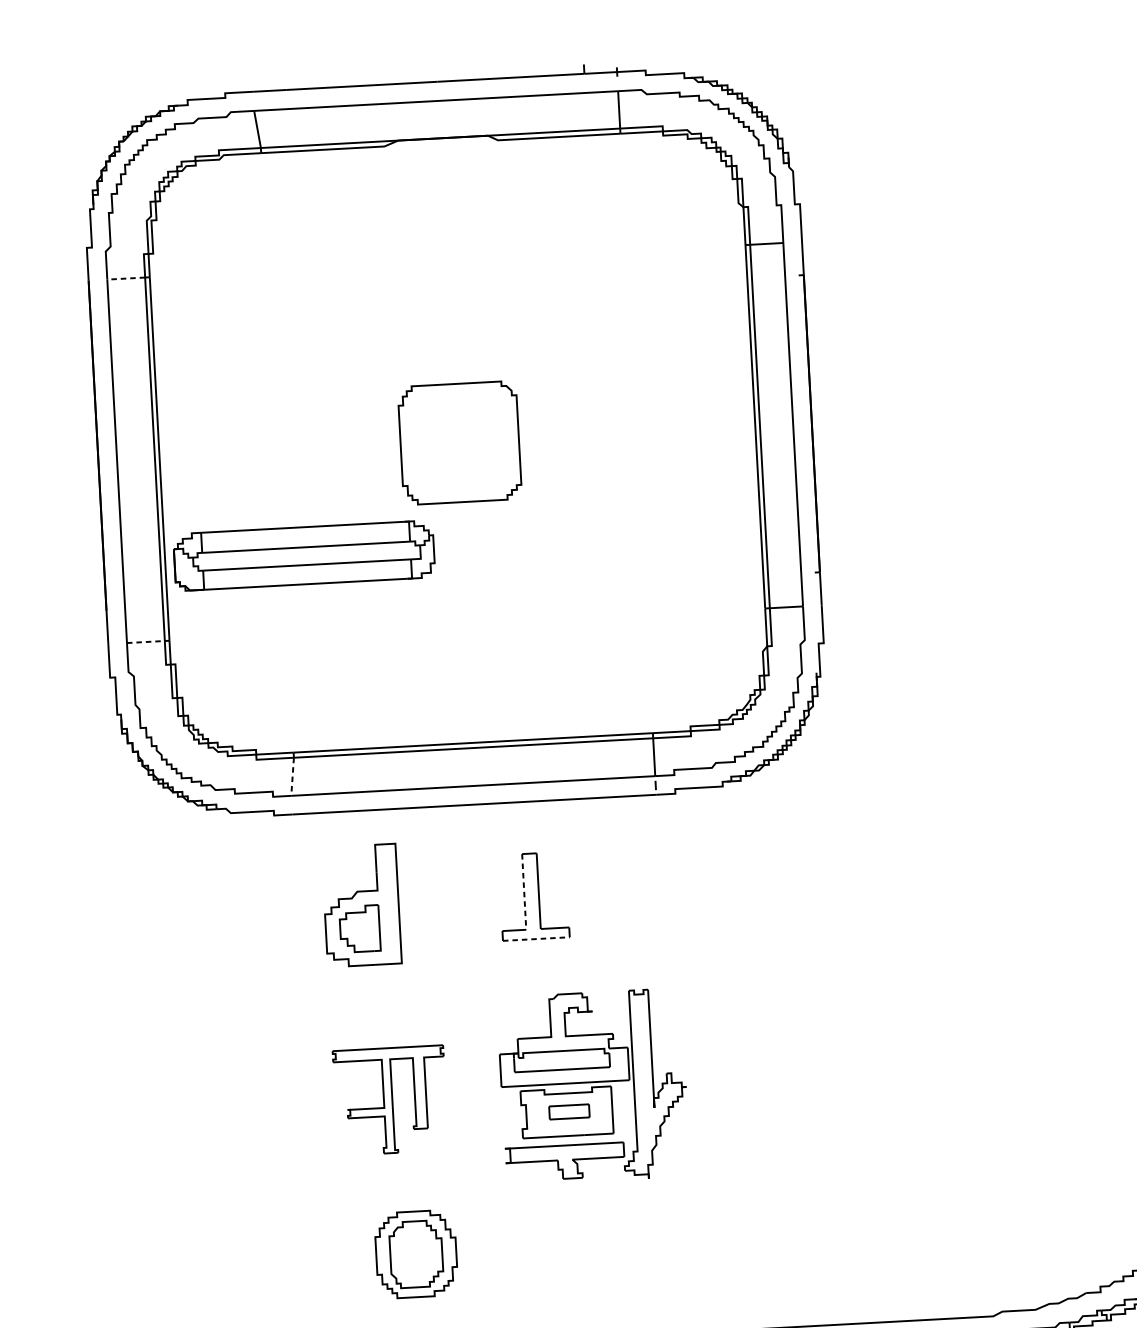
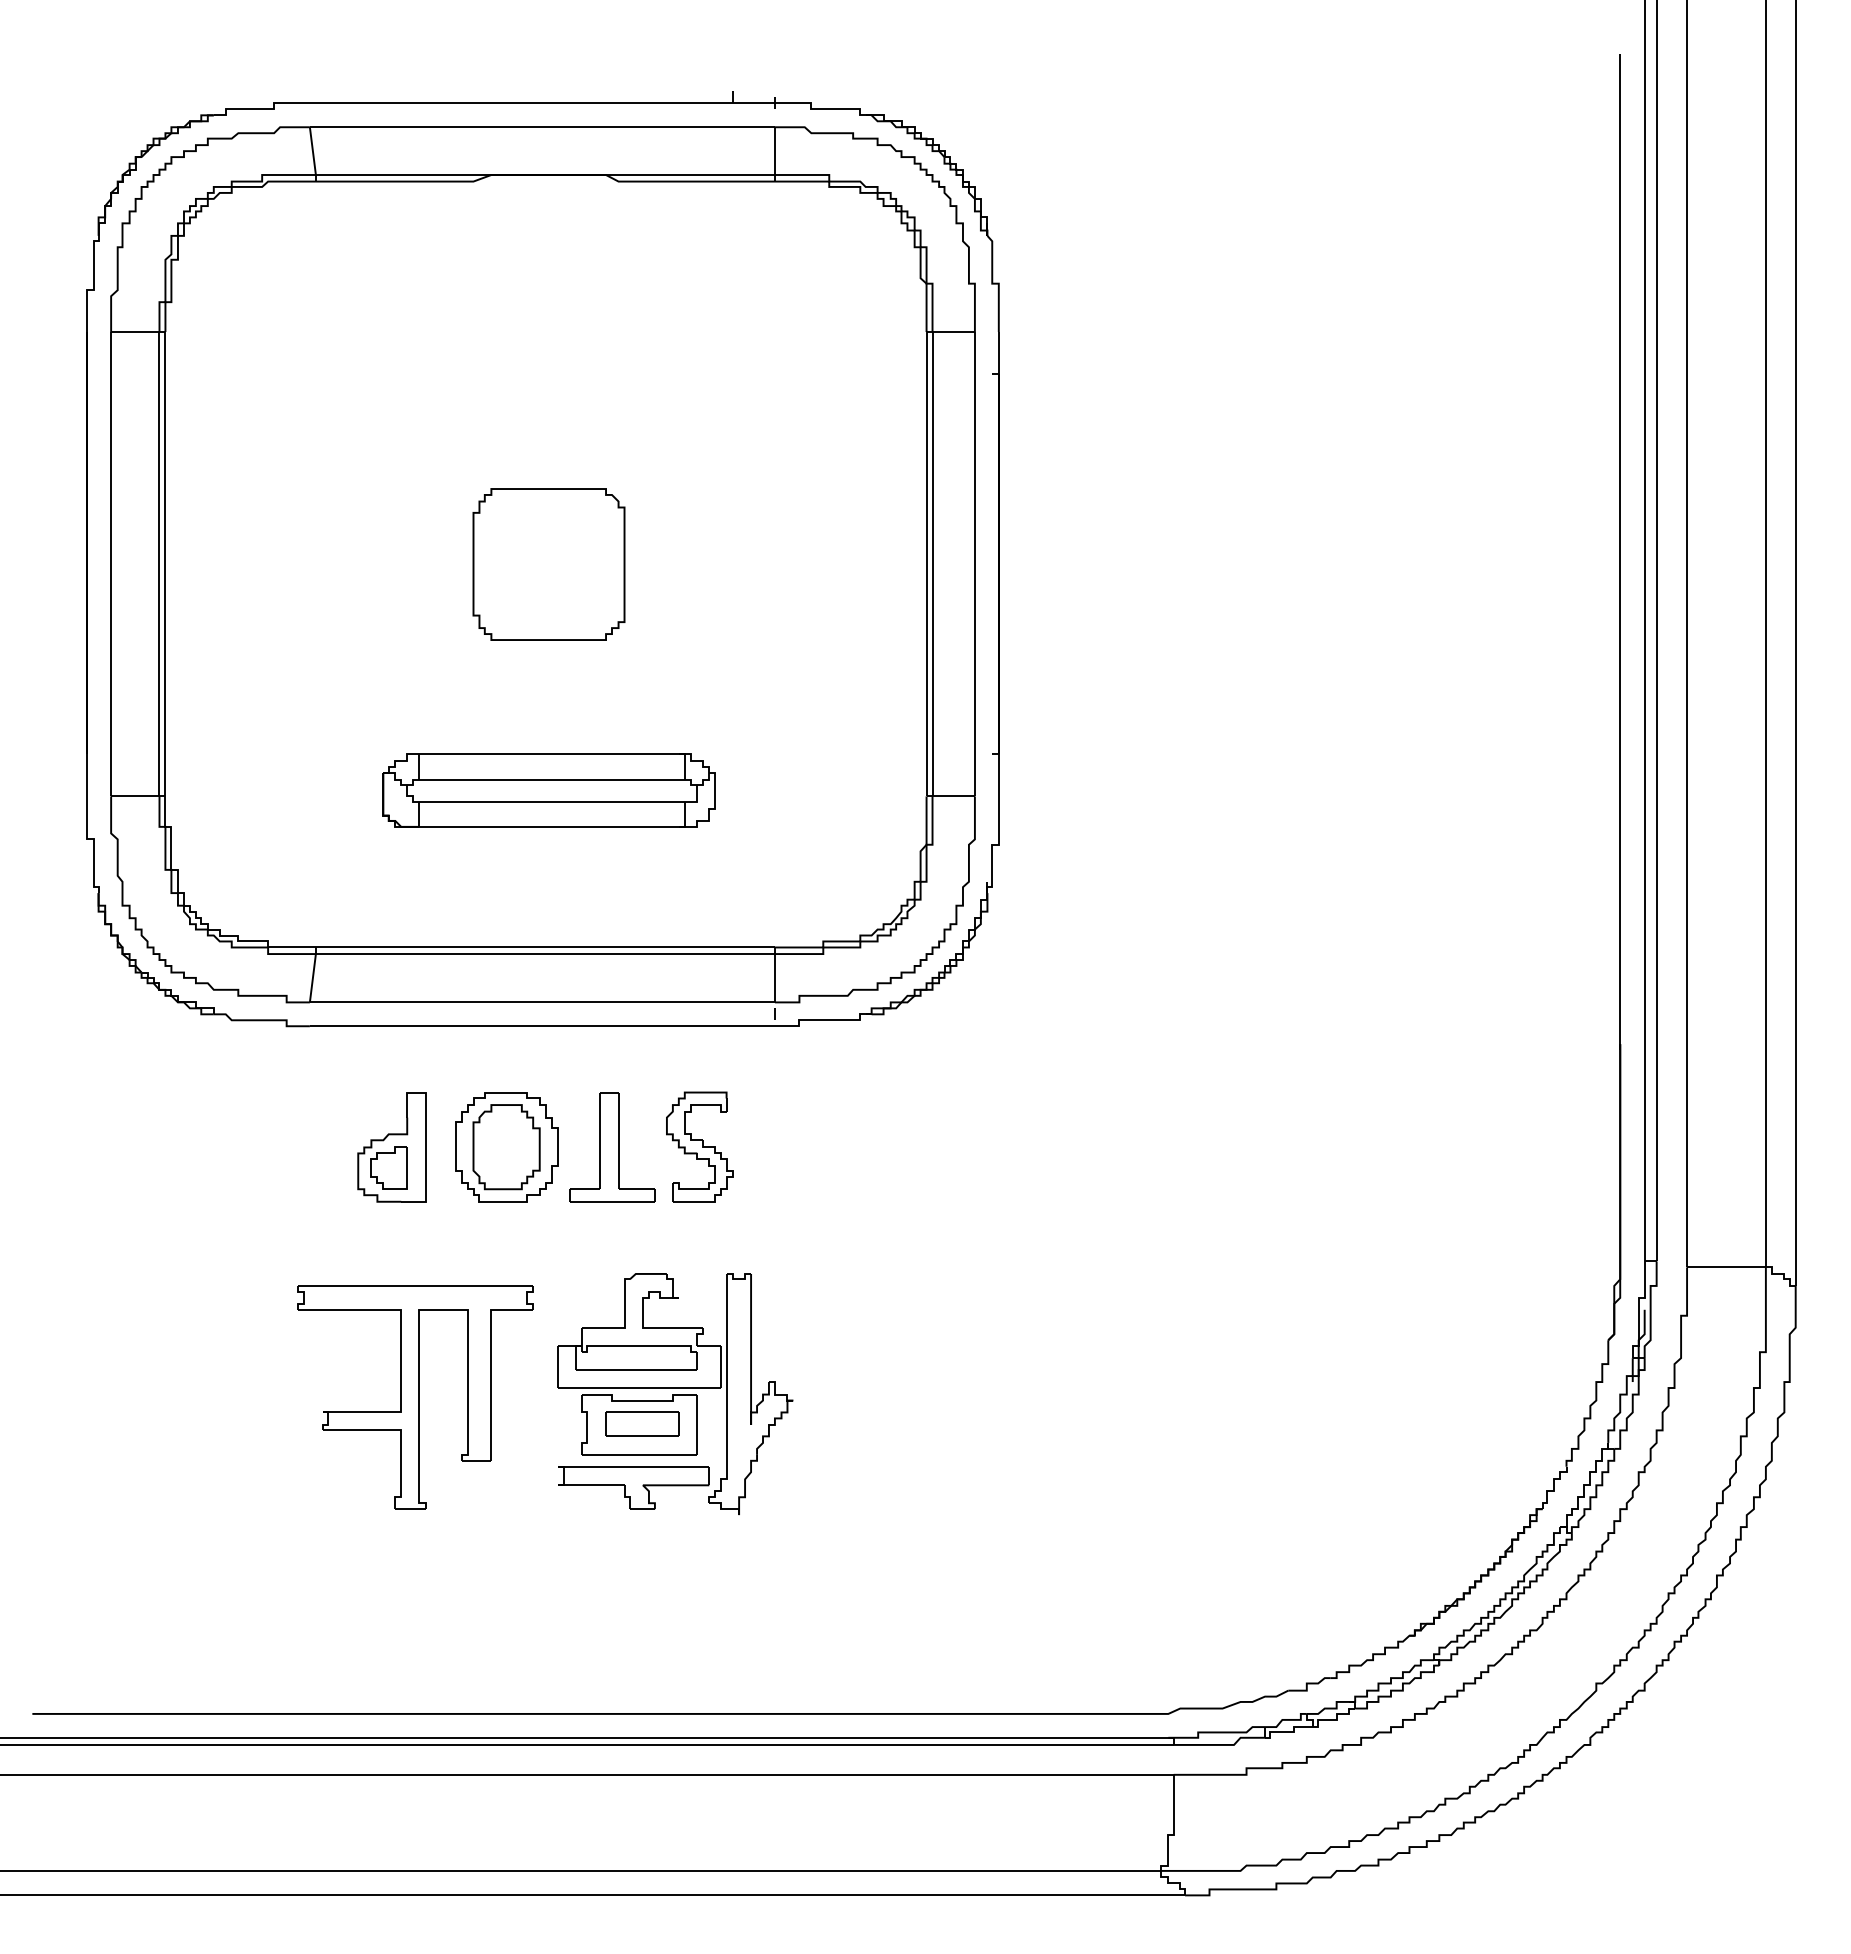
line: (125, 278) -> (134, 332), dashed -> solid
part: (303, 555) -> (548, 790), moved
line: (146, 642) -> (135, 796), dashed -> solid
line: (292, 777) -> (312, 978), dashed -> solid
line: (524, 892) -> (600, 1141), dashed -> solid
part: (602, 892) -> (699, 1146), added
part: (361, 905) -> (391, 1147), size x0.71
line: (536, 938) -> (612, 1201), dashed -> solid
part: (390, 1100) -> (415, 1397), size x1.67
part: (569, 1111) -> (642, 1423), size x1.43
part: (416, 1254) -> (506, 1147), moved

